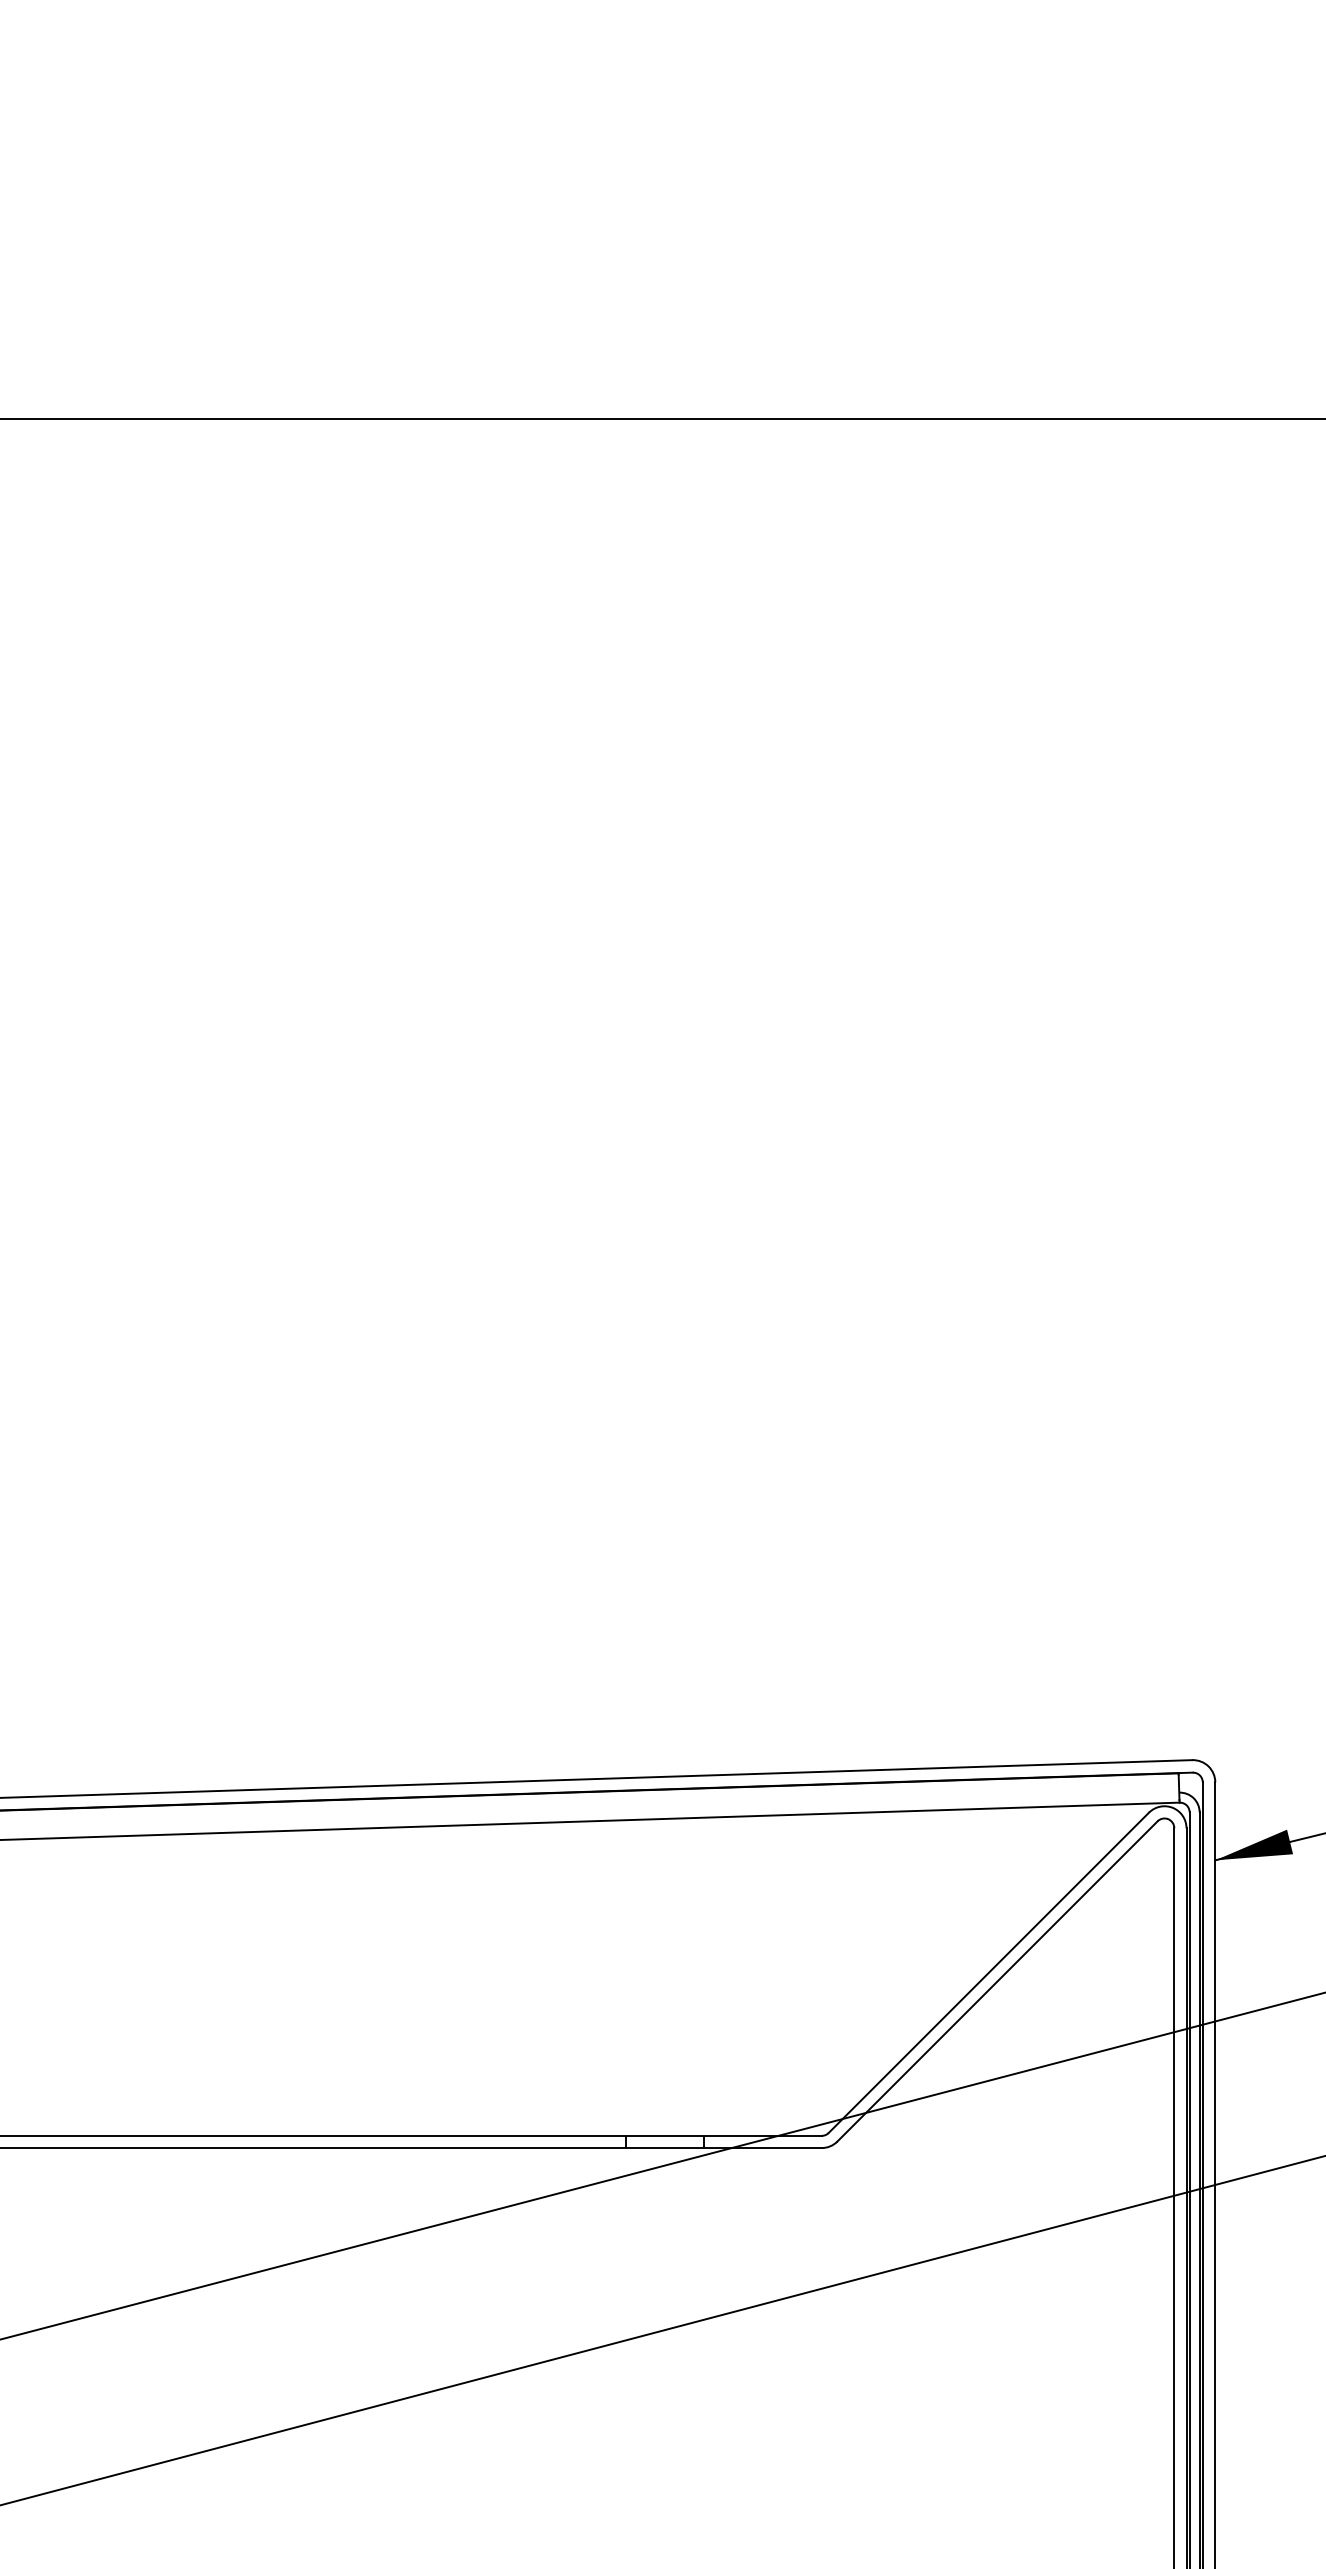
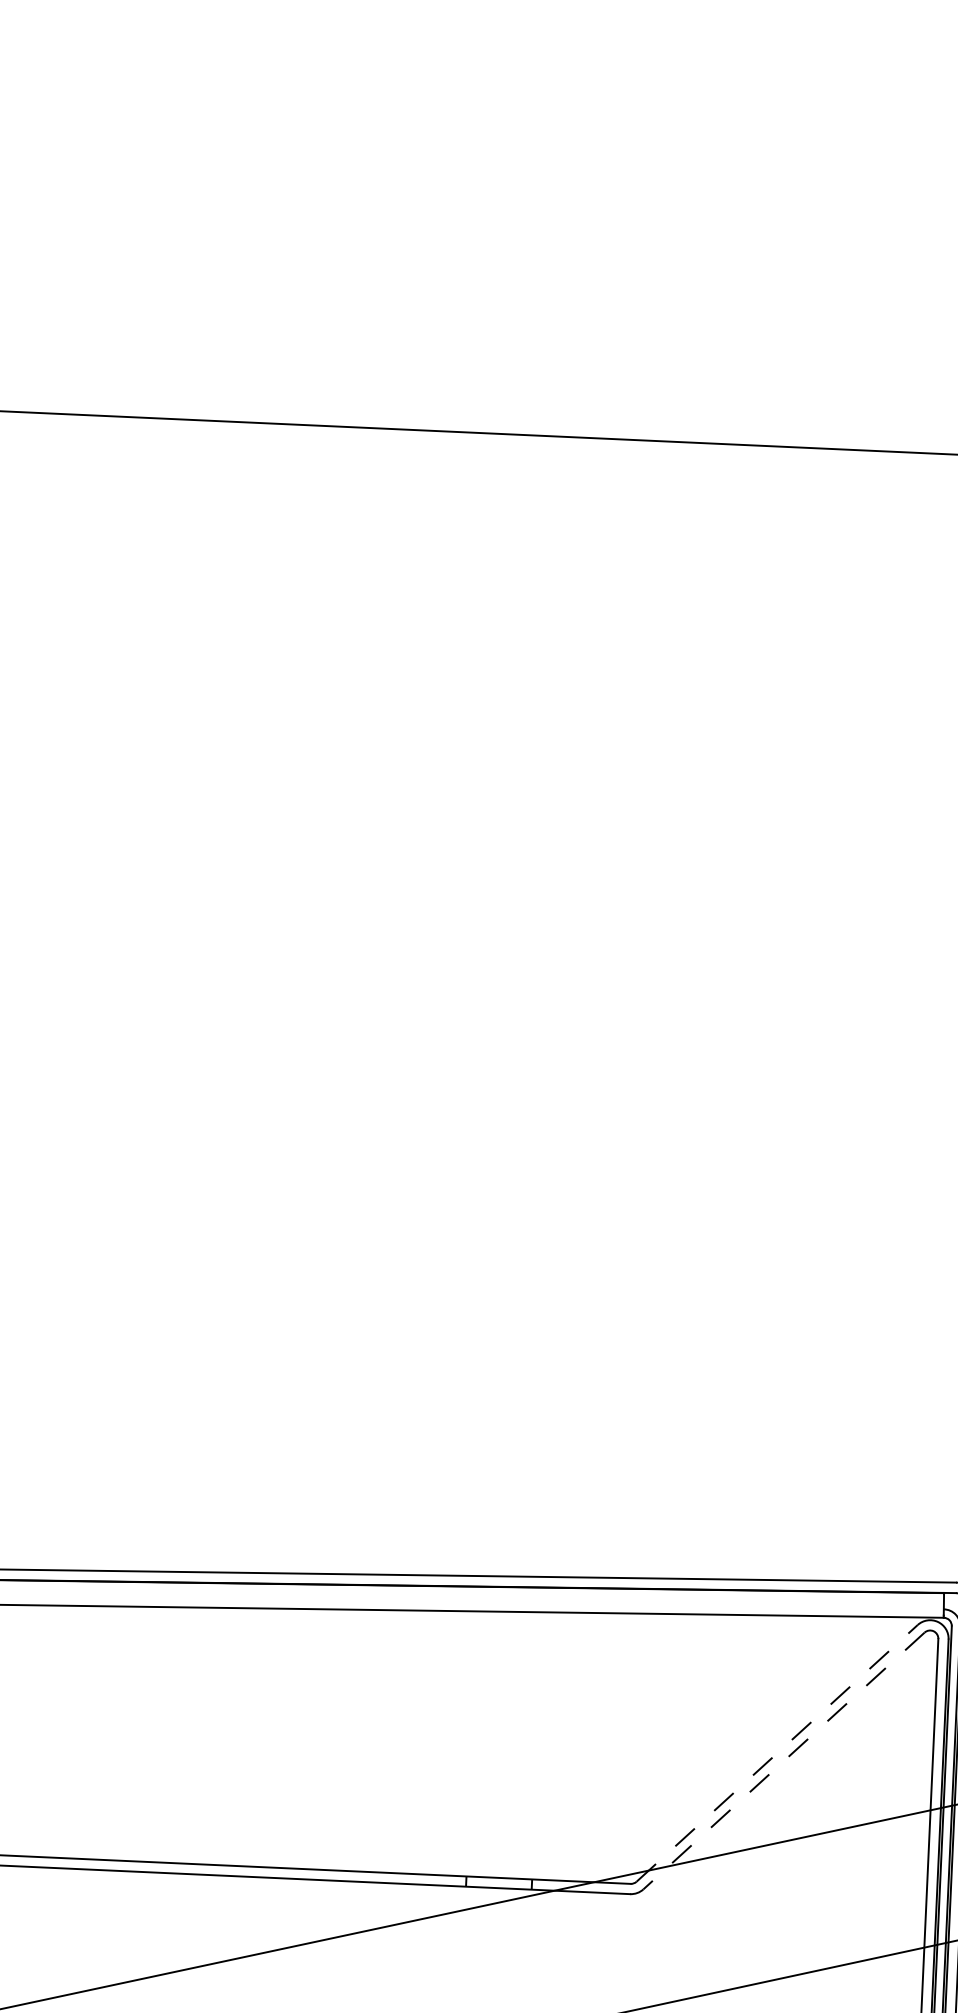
line: (989, 1972) -> (777, 1753), solid -> dashed
line: (997, 1981) -> (784, 1761), solid -> dashed

